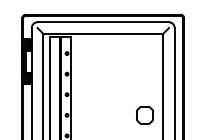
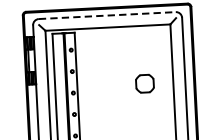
line: (103, 22) -> (107, 15), solid -> dashed
part: (144, 115) -> (144, 83), moved

